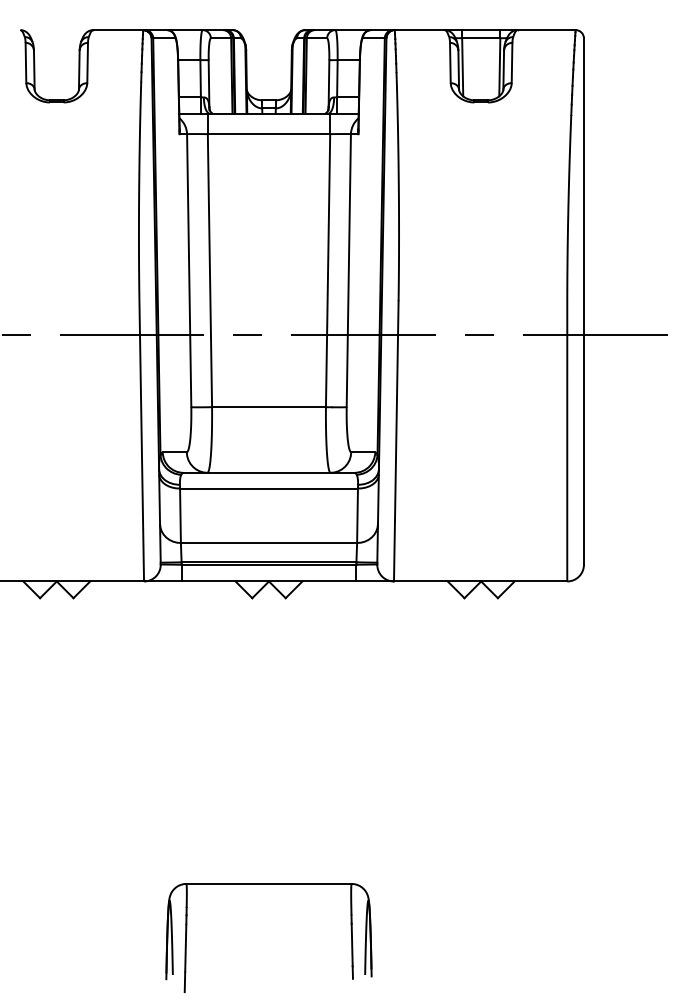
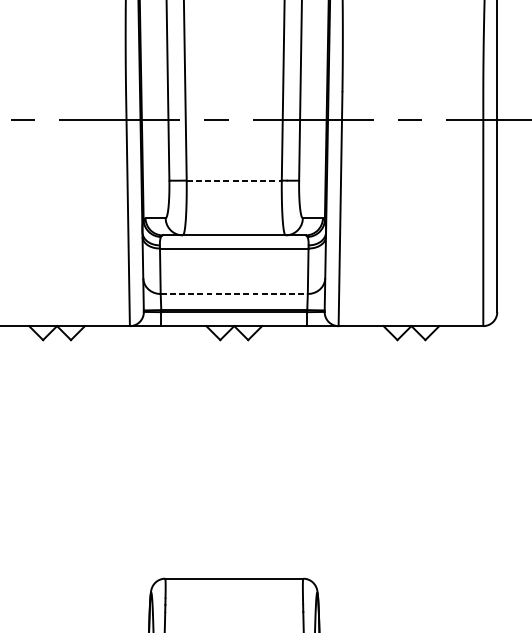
line: (269, 407) -> (234, 180), solid -> dashed
line: (269, 543) -> (234, 294), solid -> dashed

